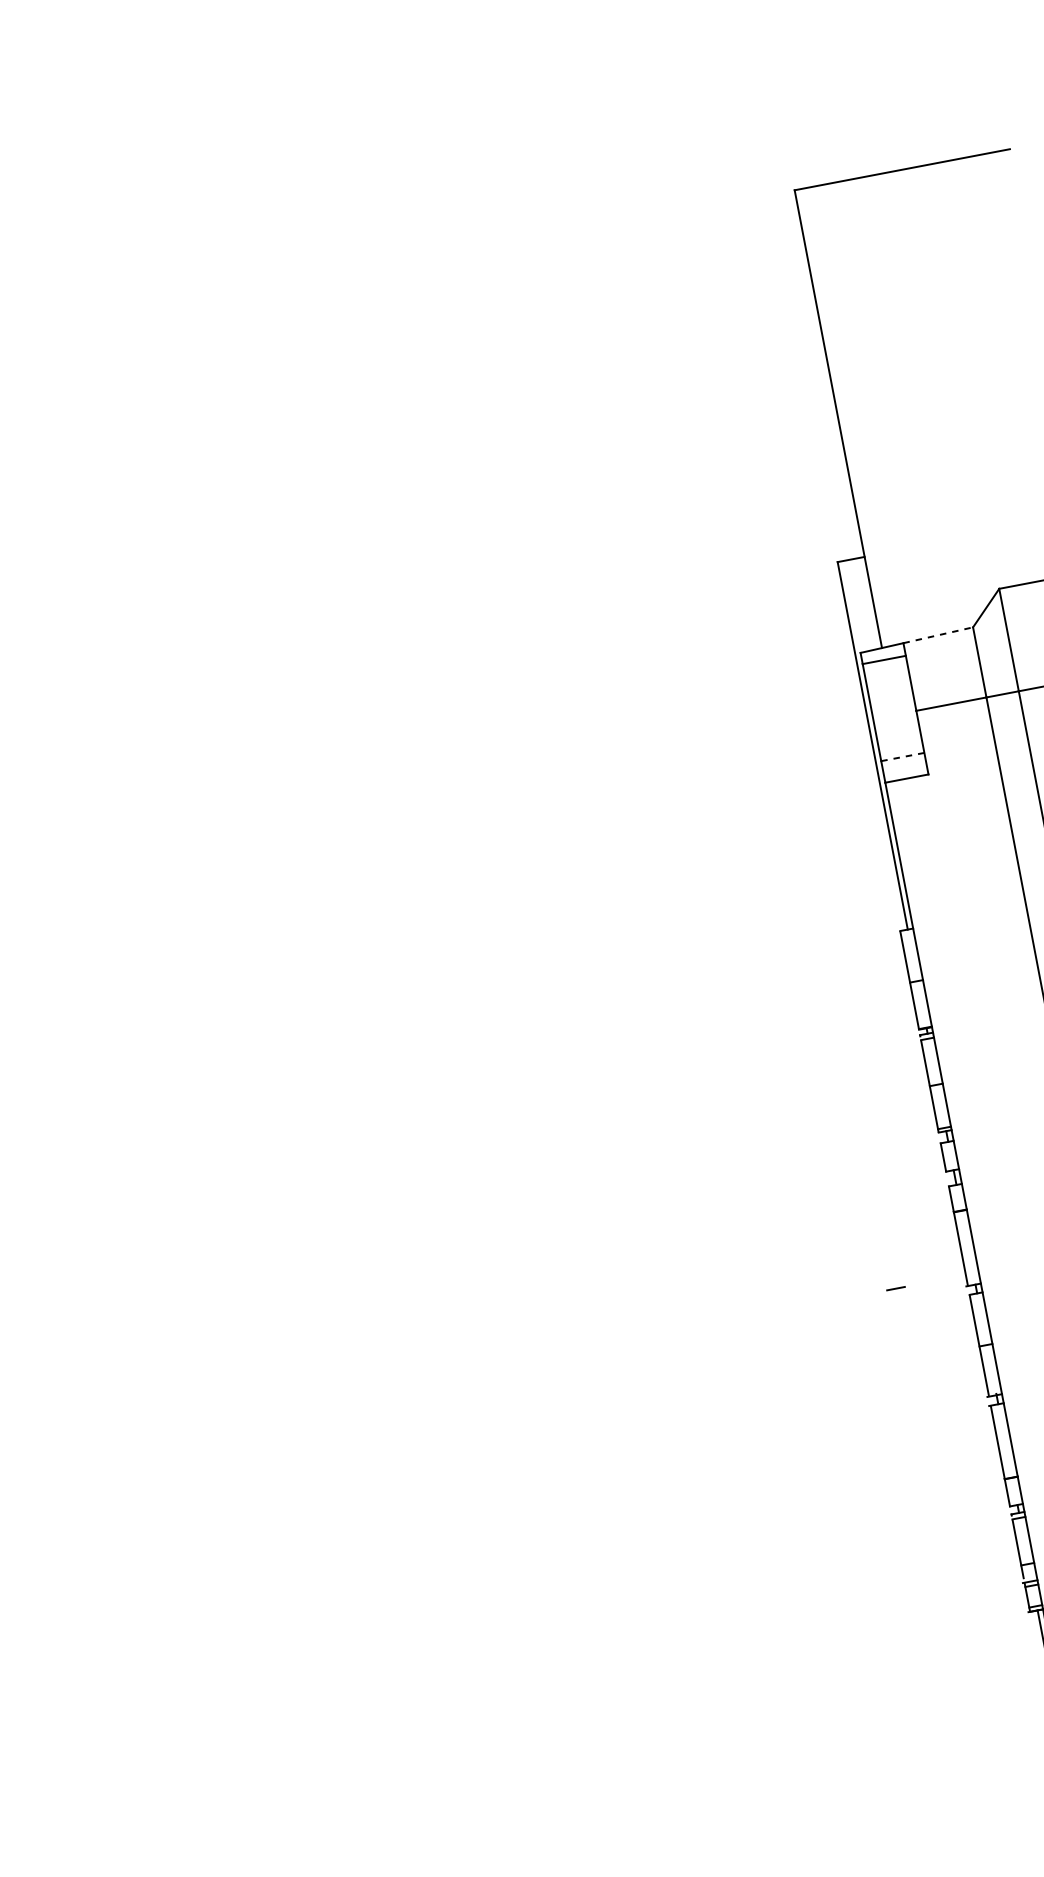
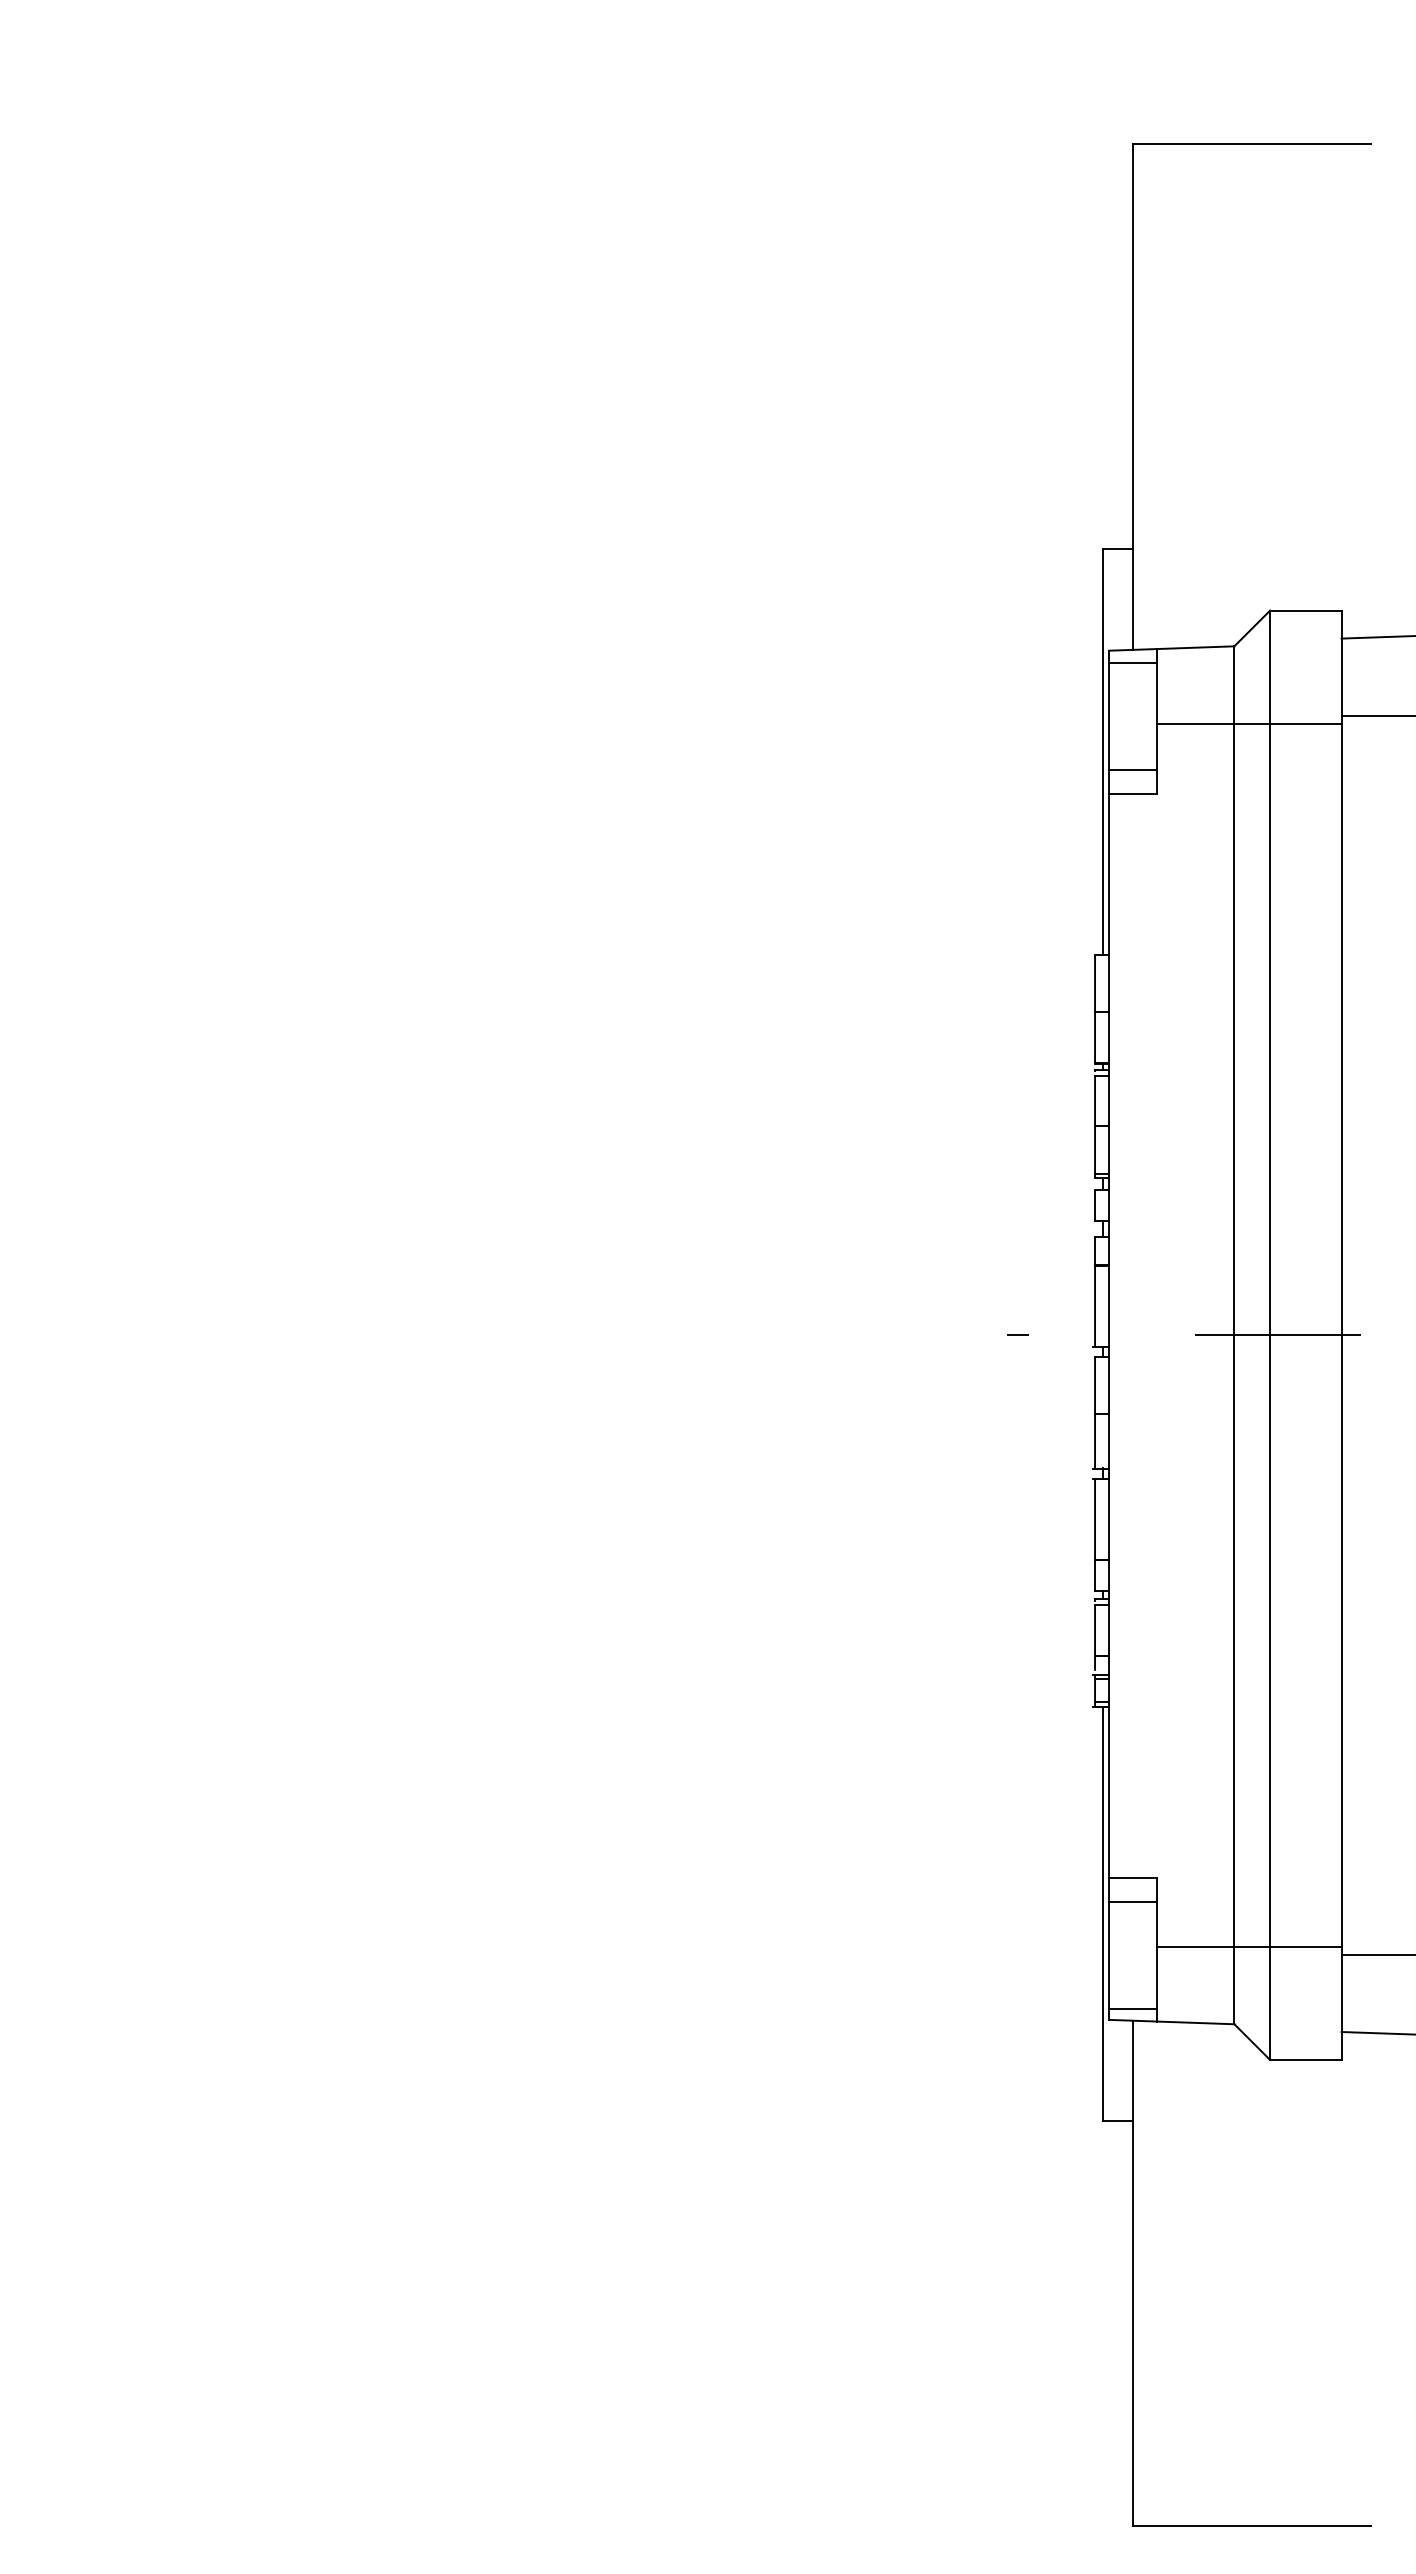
line: (938, 635) -> (1195, 647), dashed -> solid
line: (903, 757) -> (1133, 770), dashed -> solid

